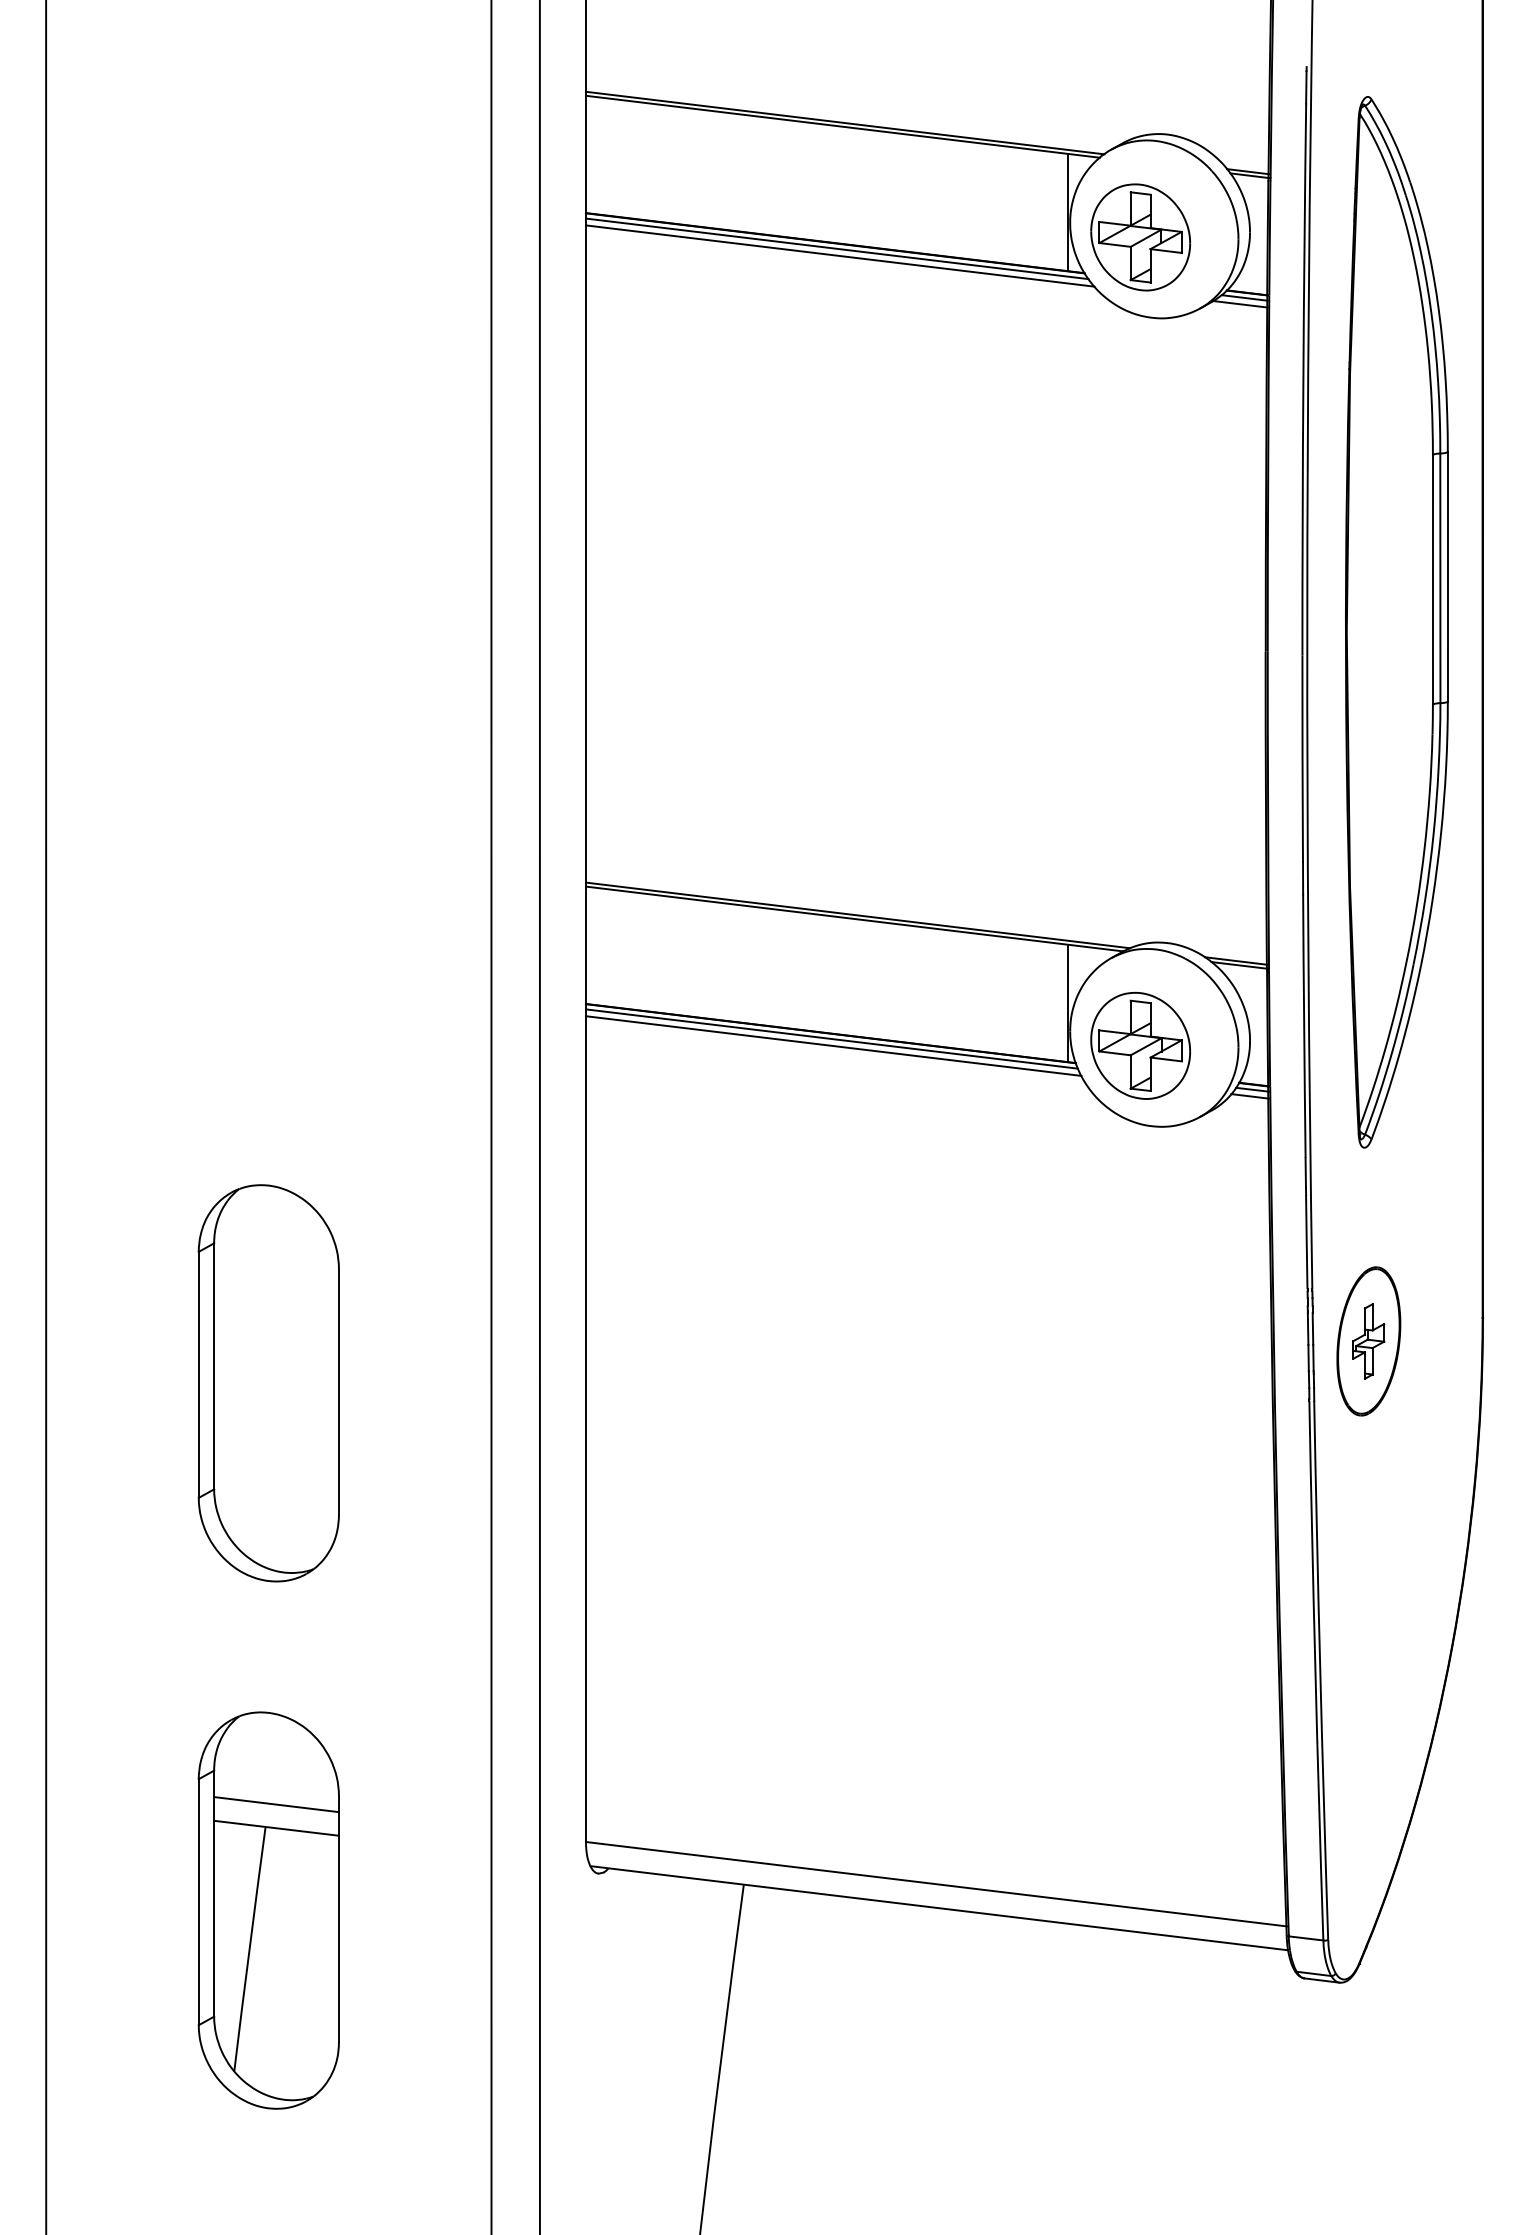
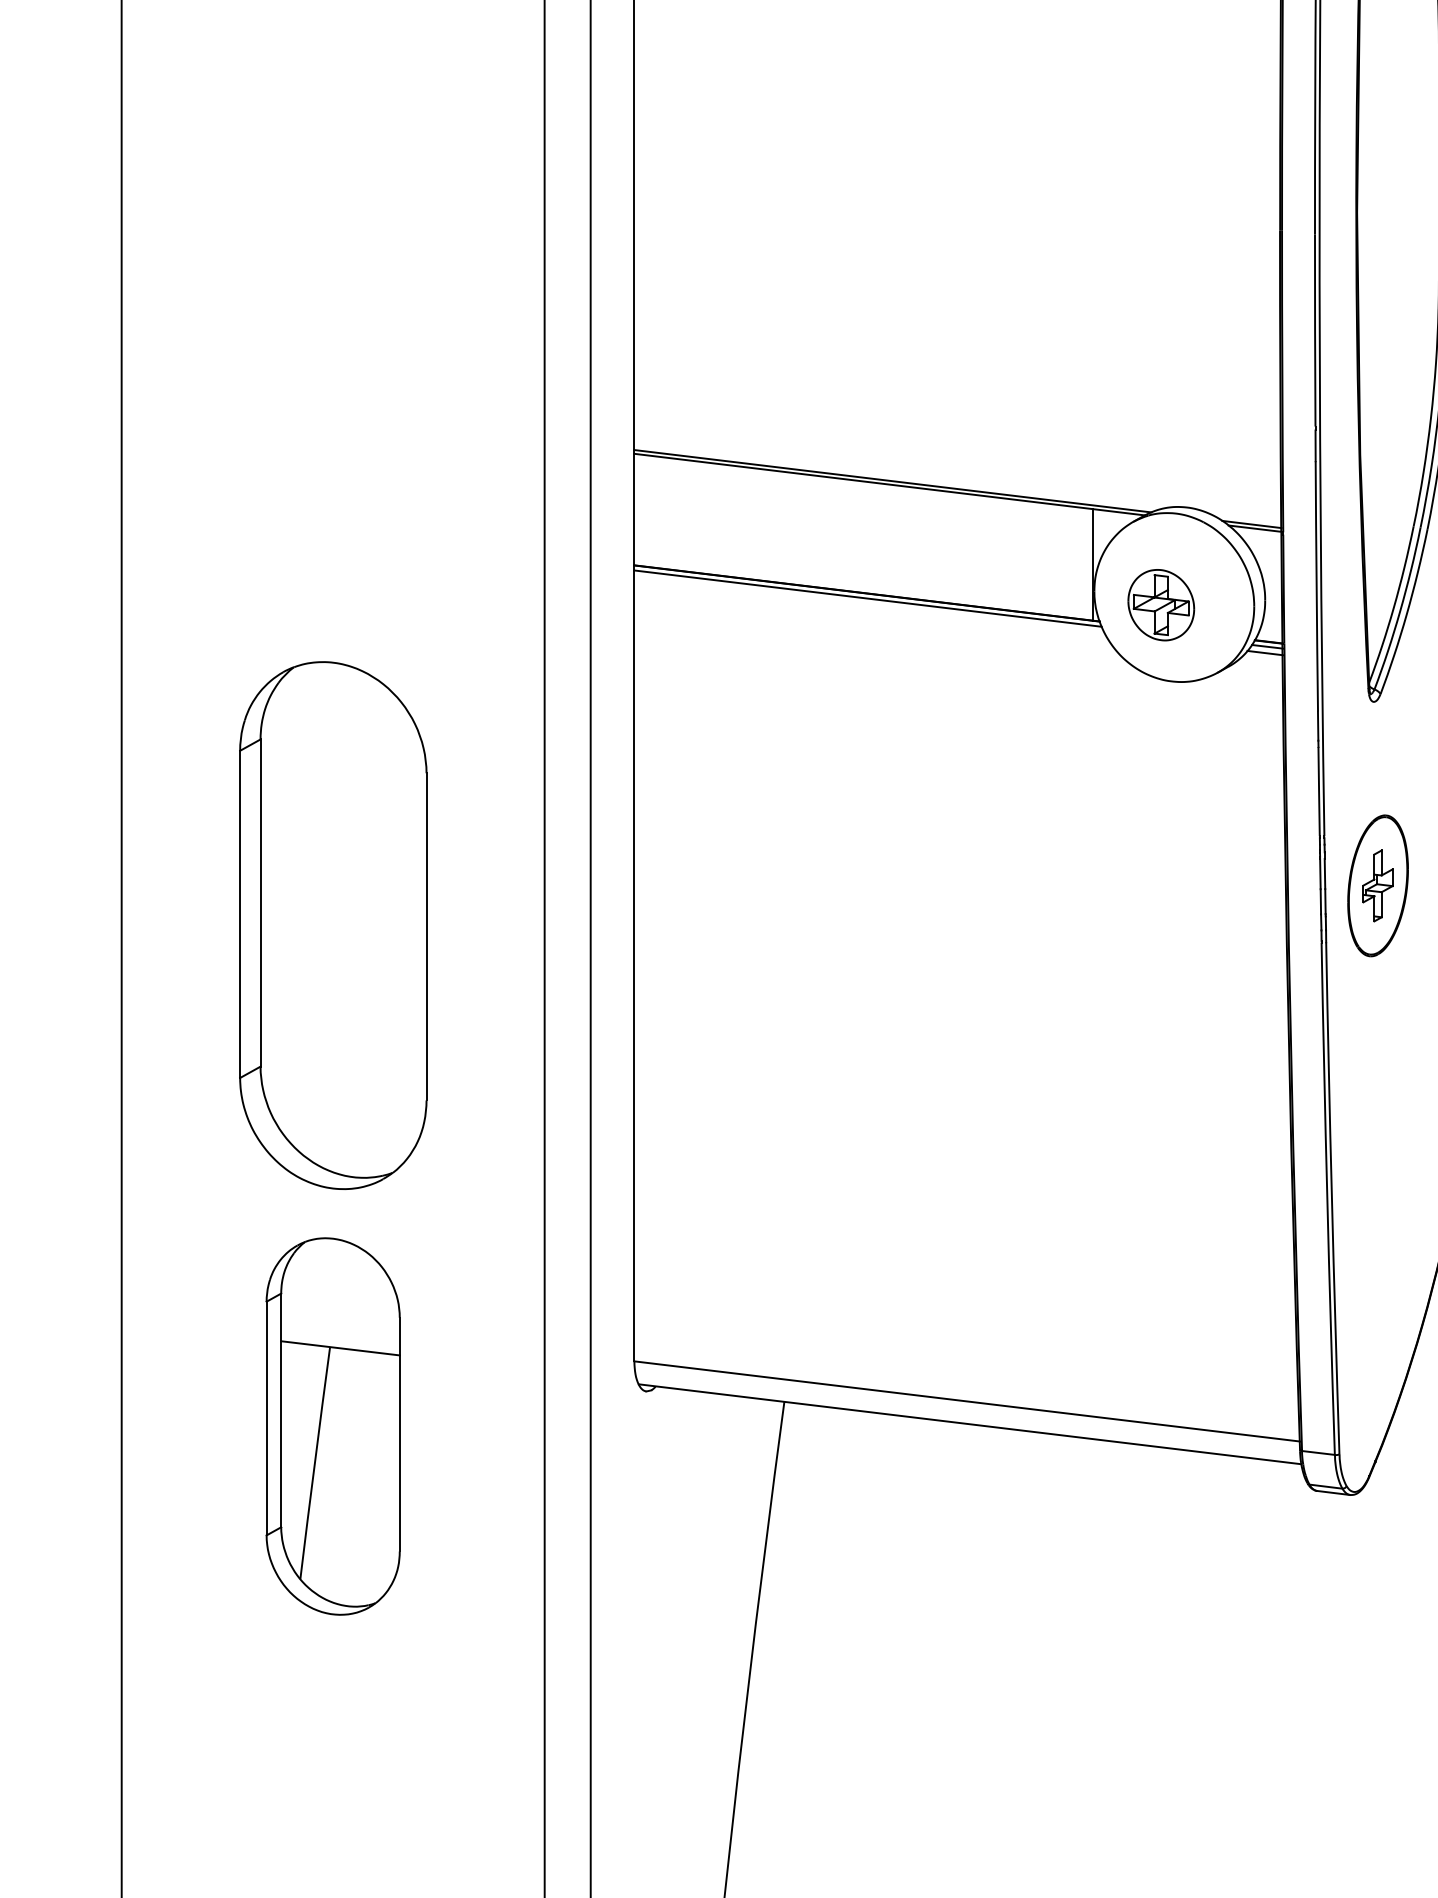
line: (833, 1045) -> (869, 604), removed
part: (1140, 1045) -> (1161, 604), size x0.7
part: (268, 1383) -> (332, 925), size x1.4
line: (276, 1804) -> (340, 1325), removed

